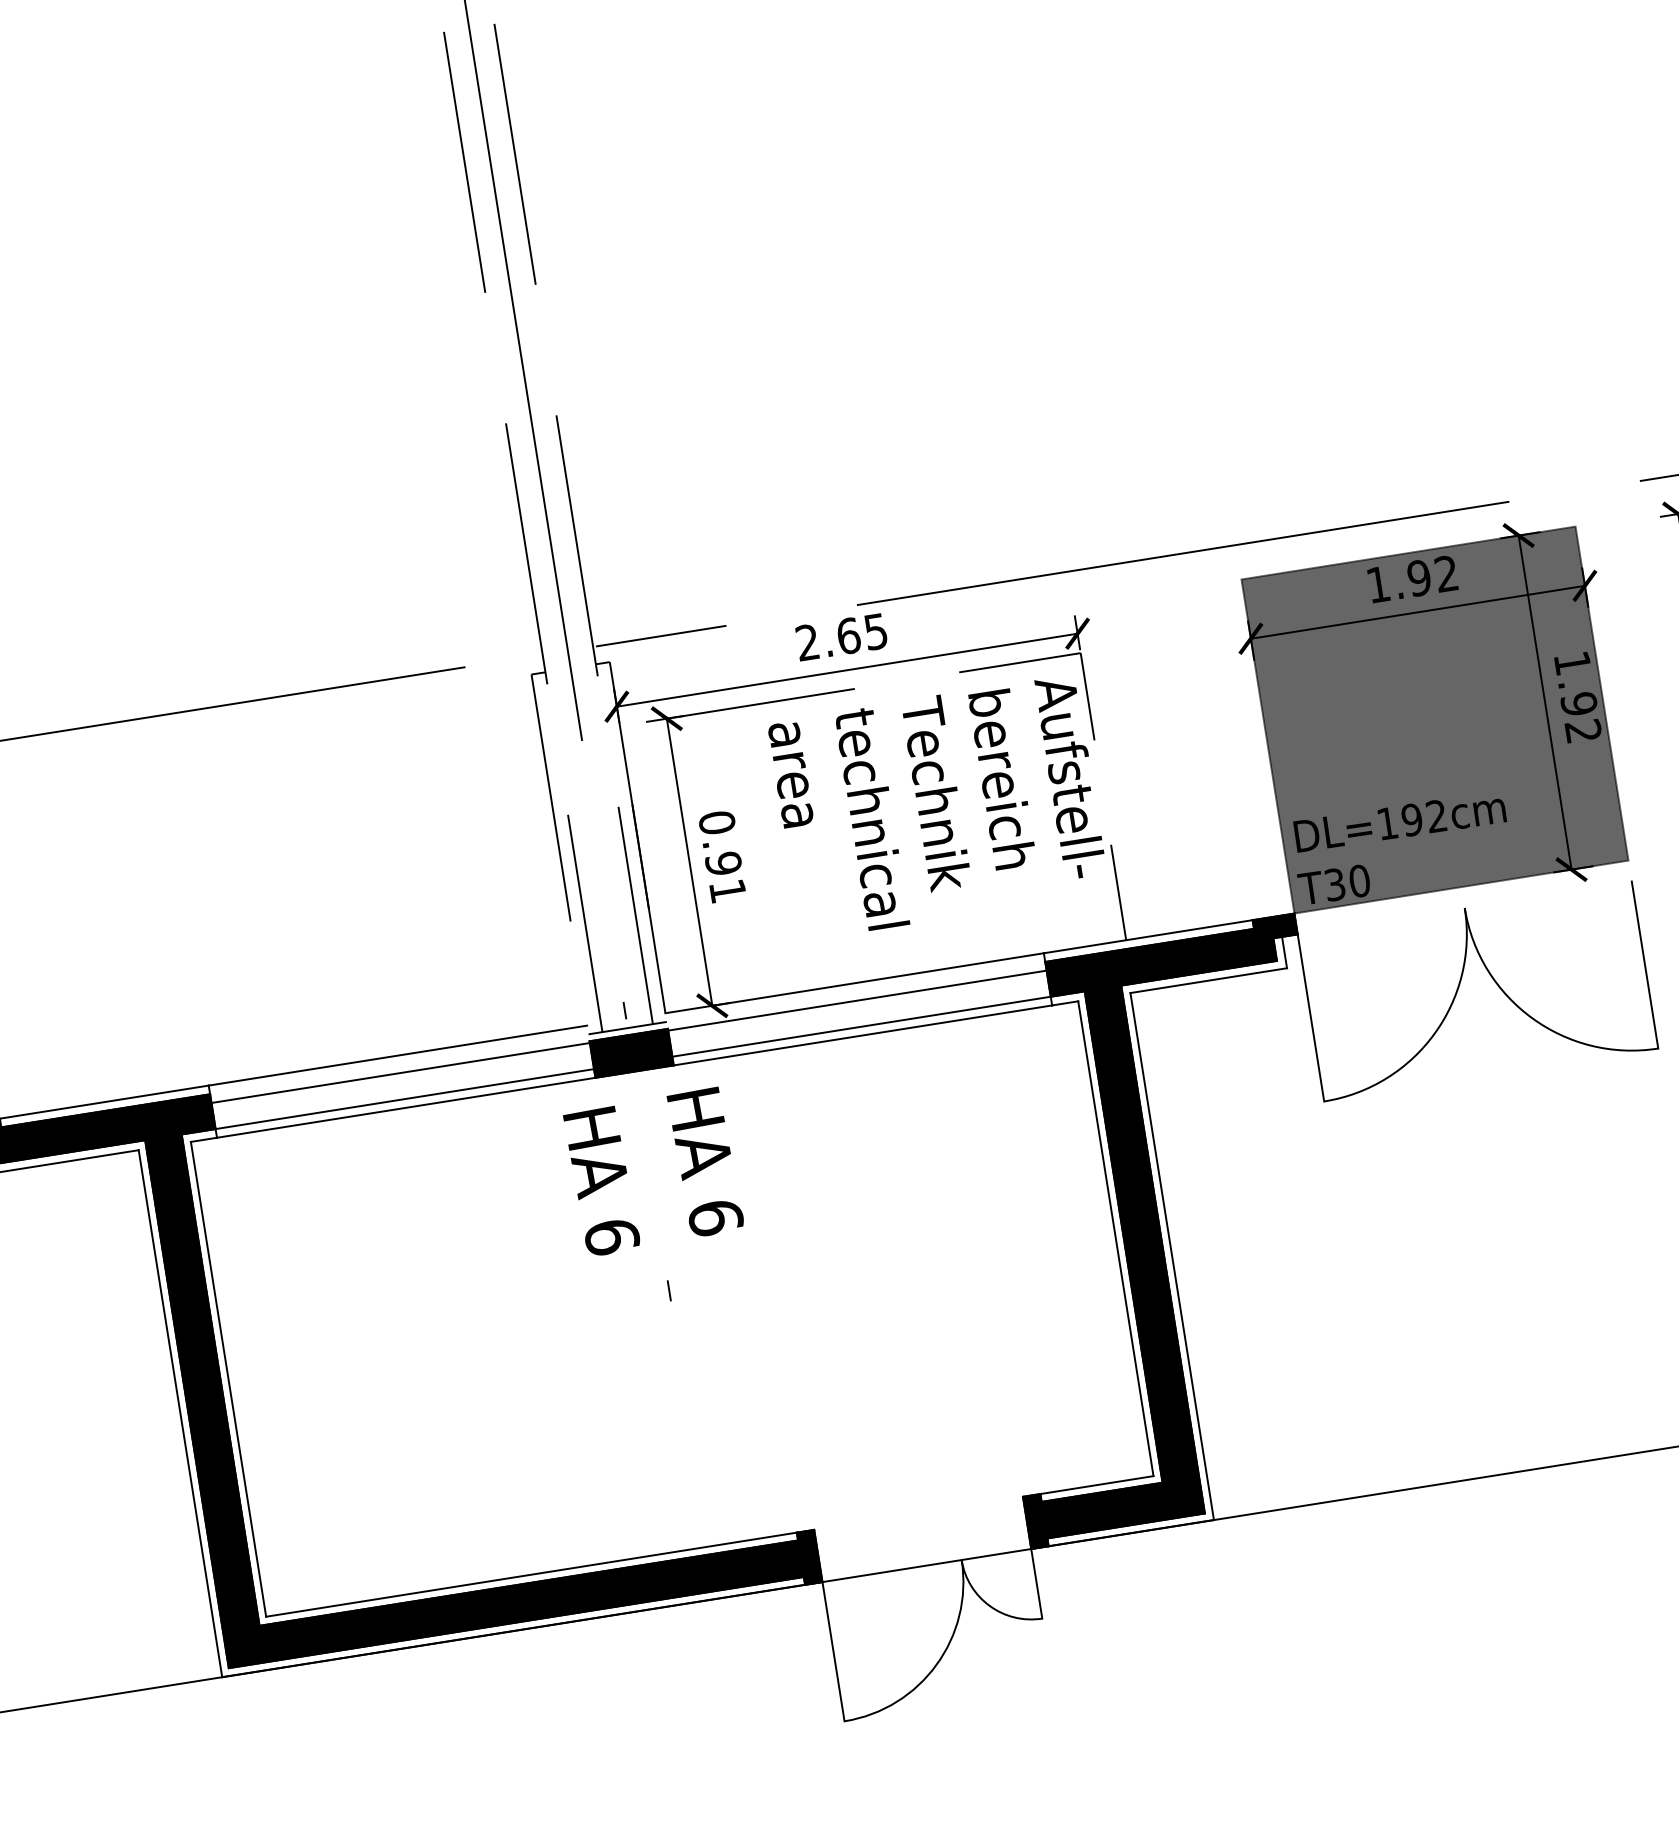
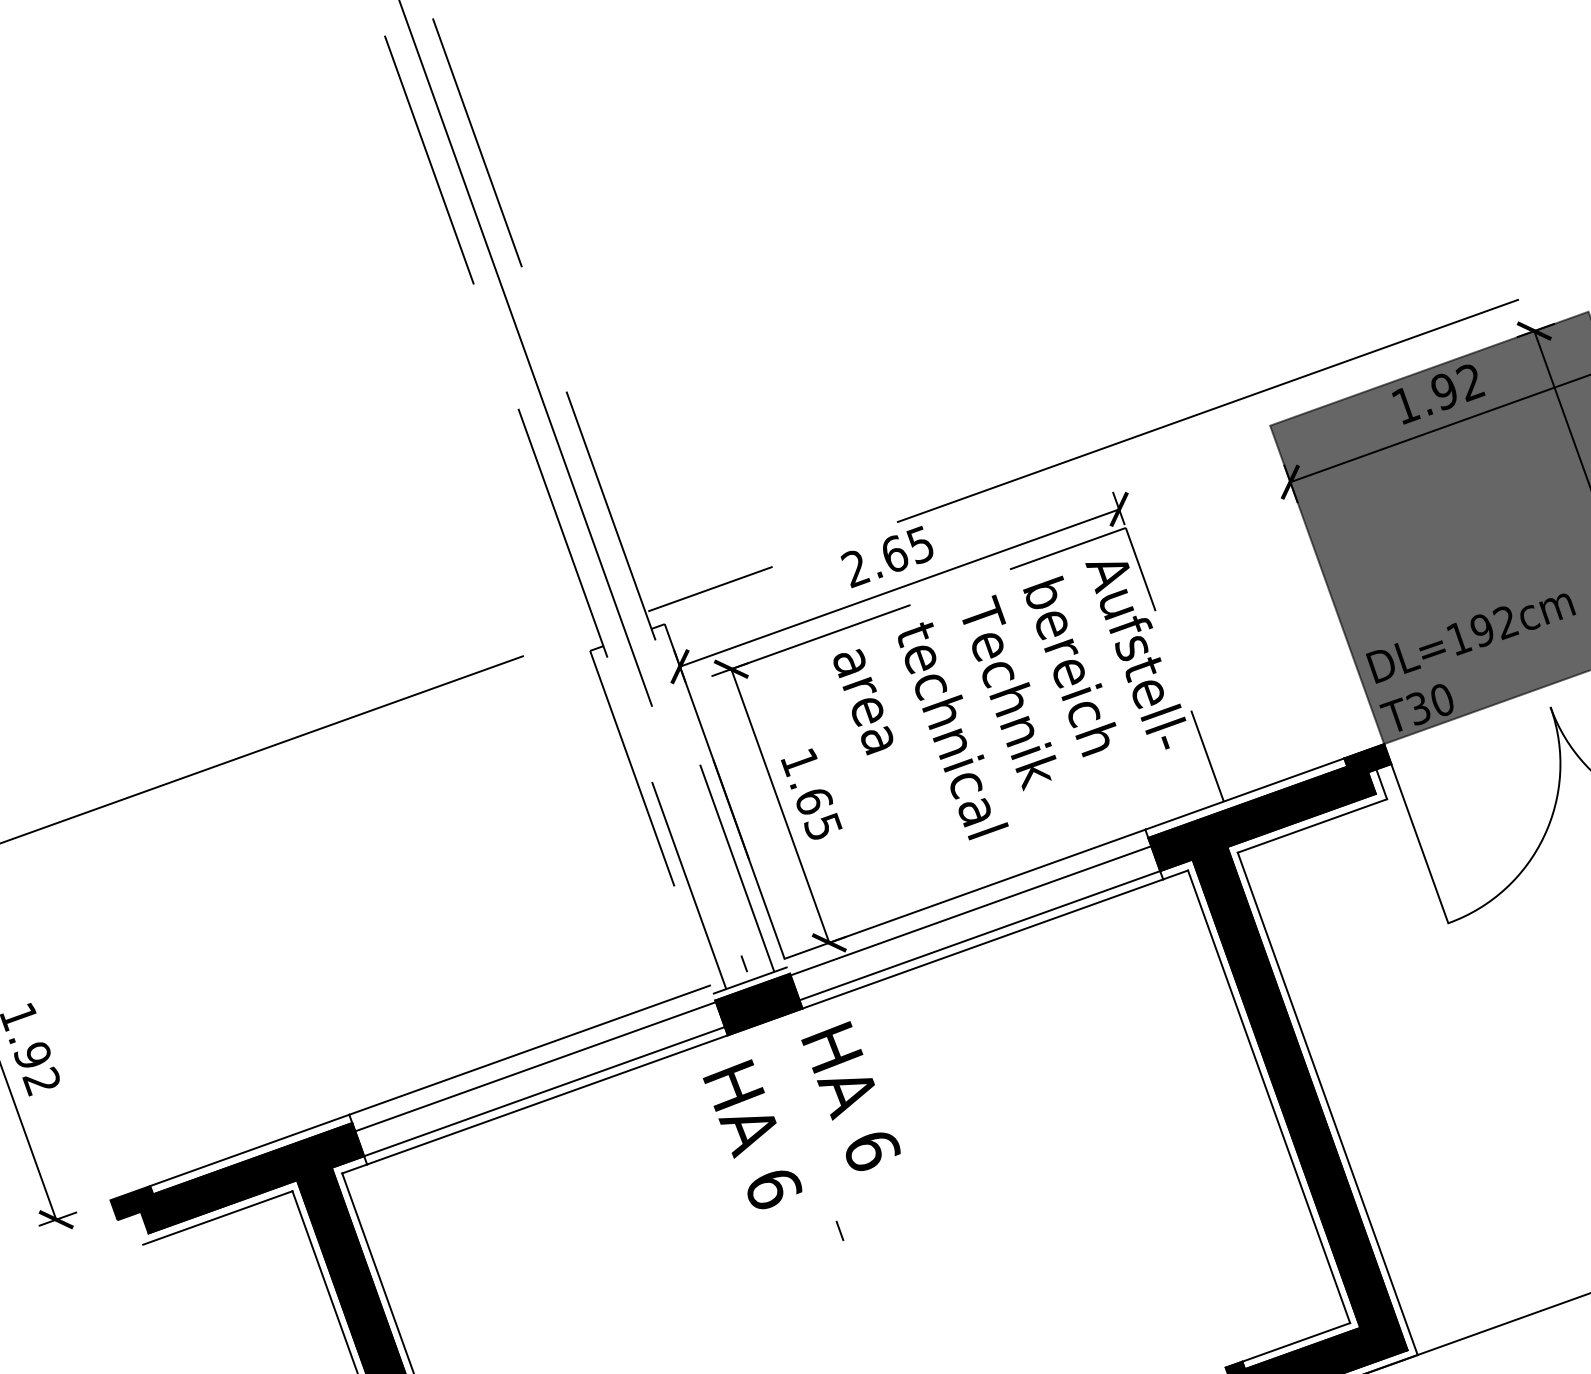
text: (722, 857) -> (811, 795), 0.91 -> 1.65

